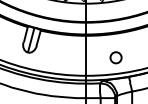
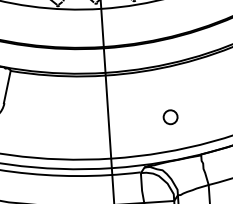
circle: (115, 57) -> (169, 116), size x0.6

